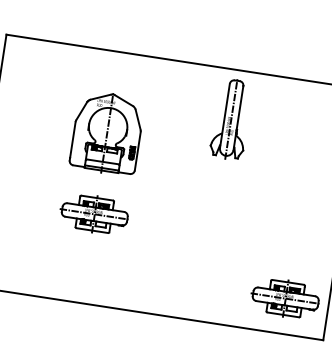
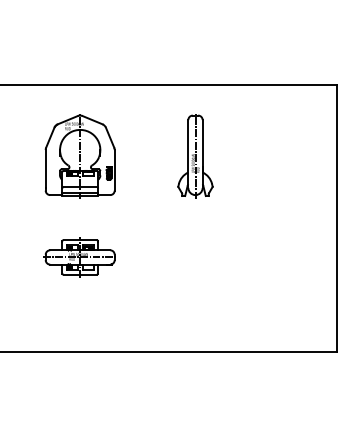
part: (231, 119) -> (195, 156), moved
part: (106, 133) -> (79, 156), moved
part: (285, 298) -> (290, 314), removed

